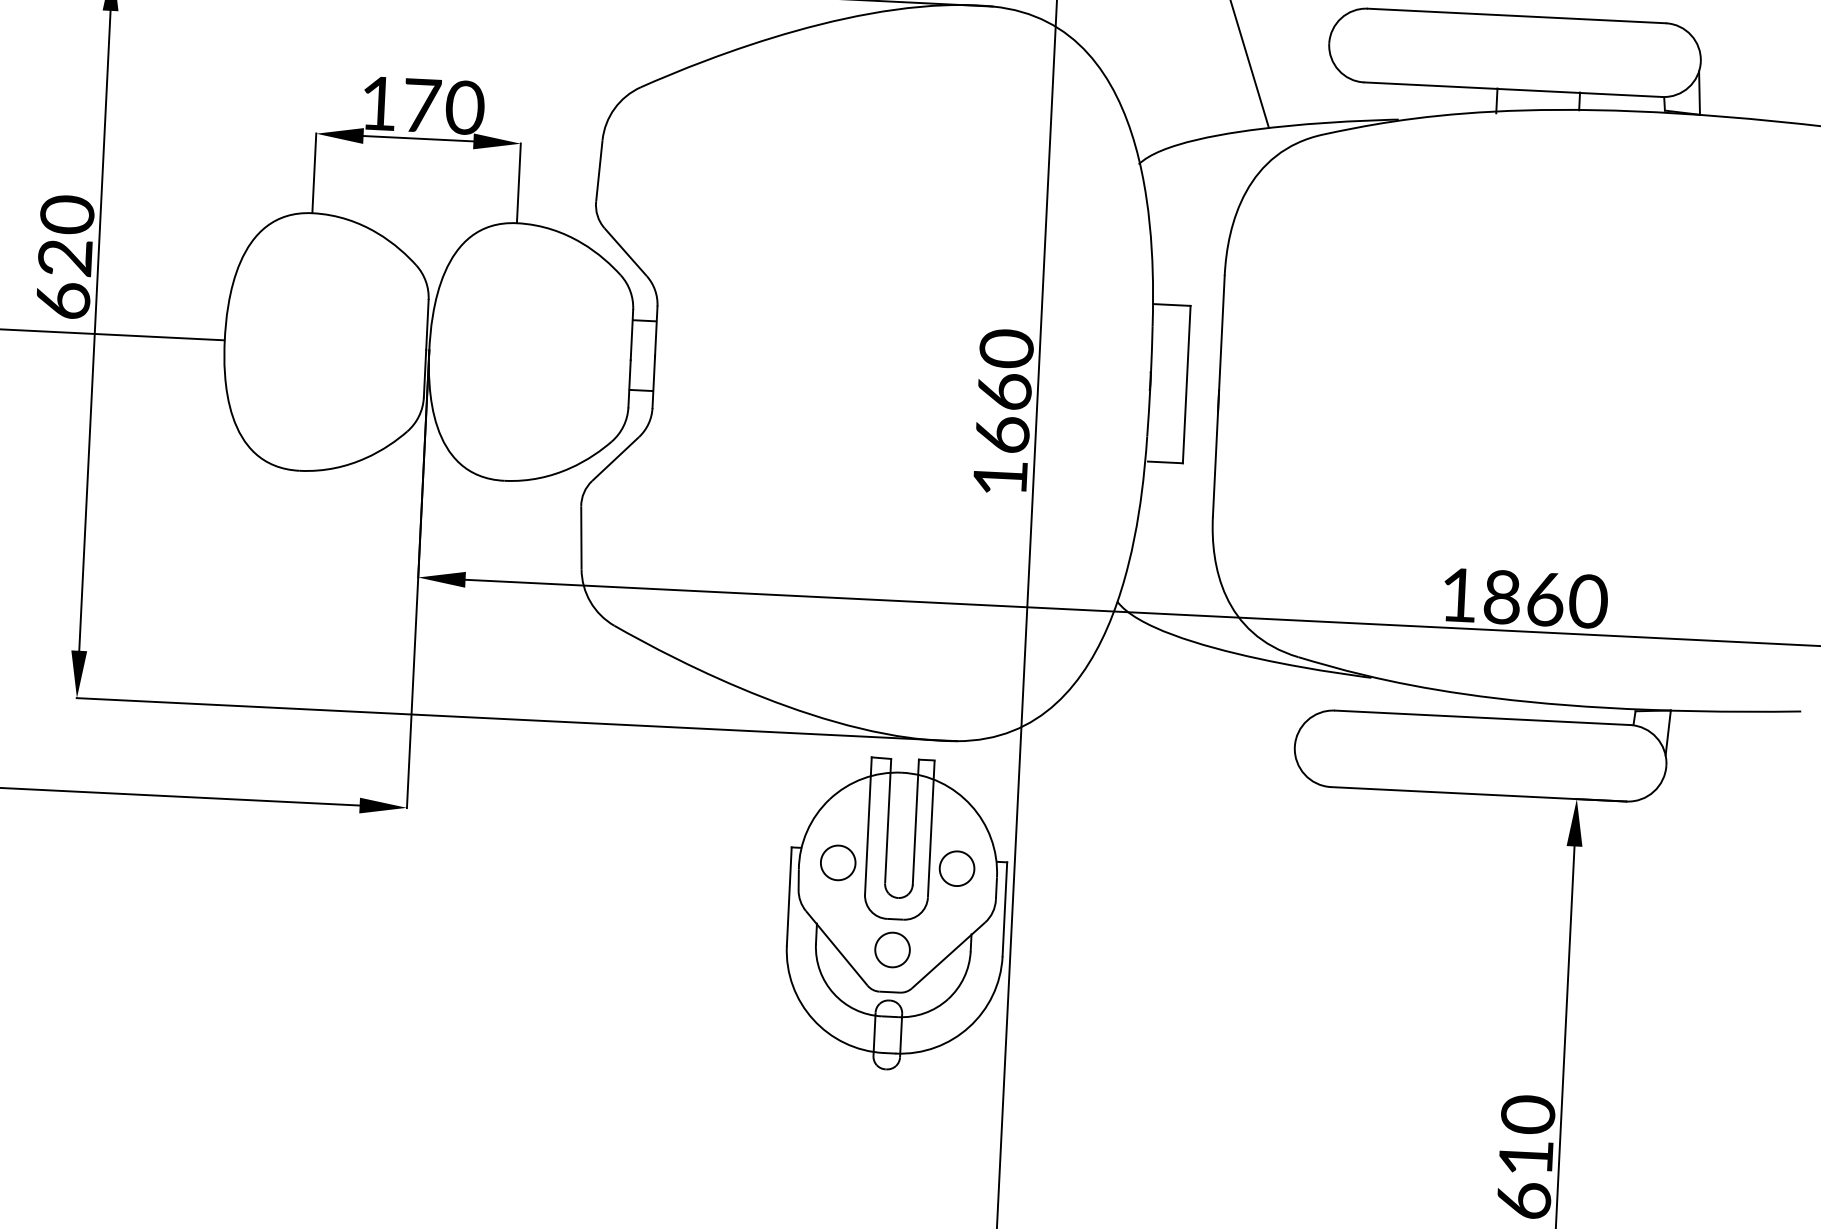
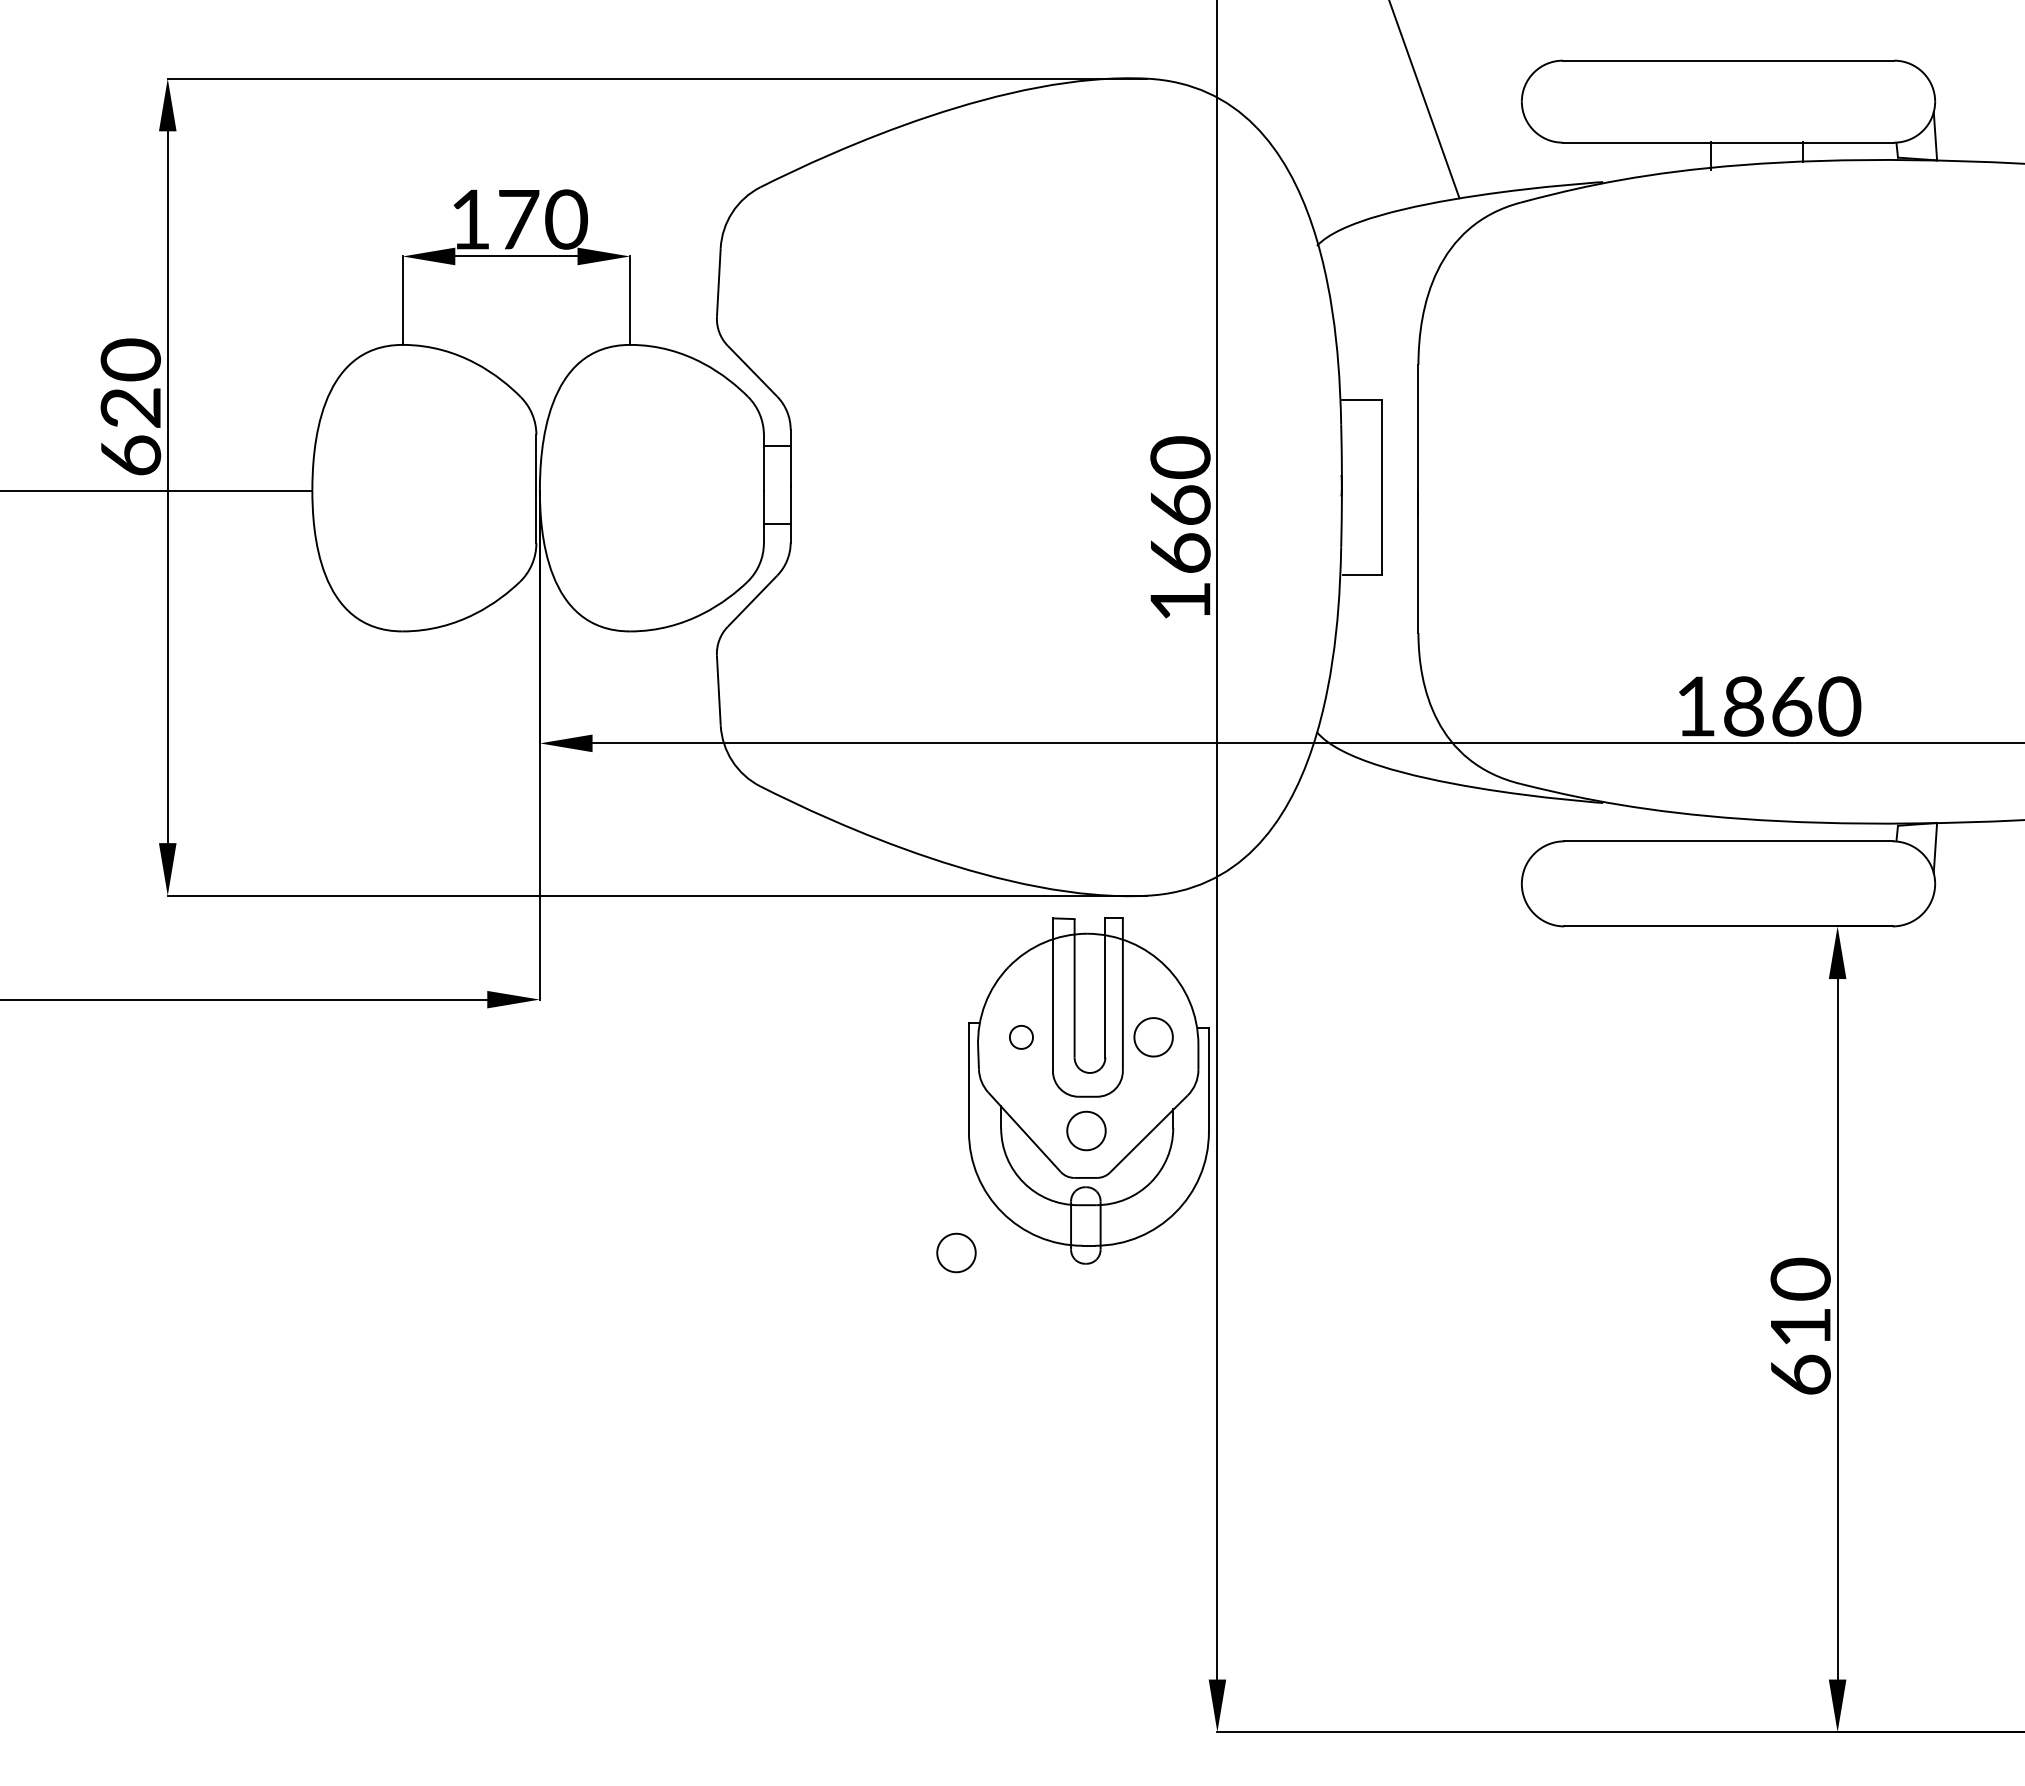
part: (838, 863) -> (1021, 1037), size x0.6
part: (770, 1053) -> (956, 1252), added

